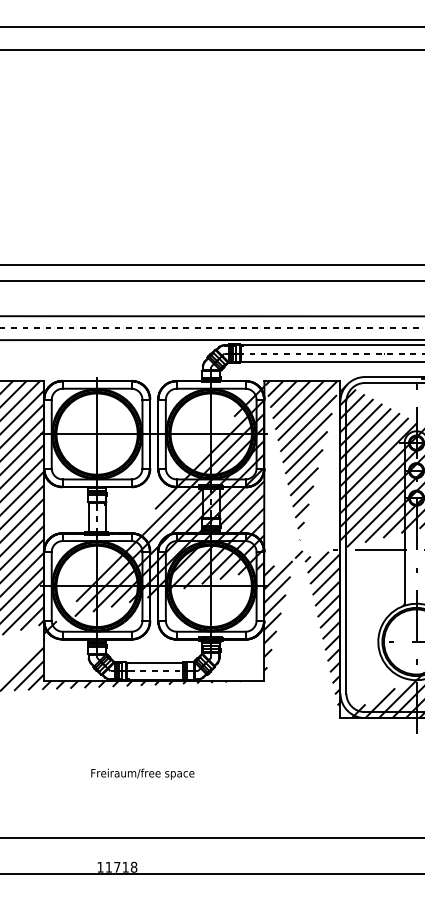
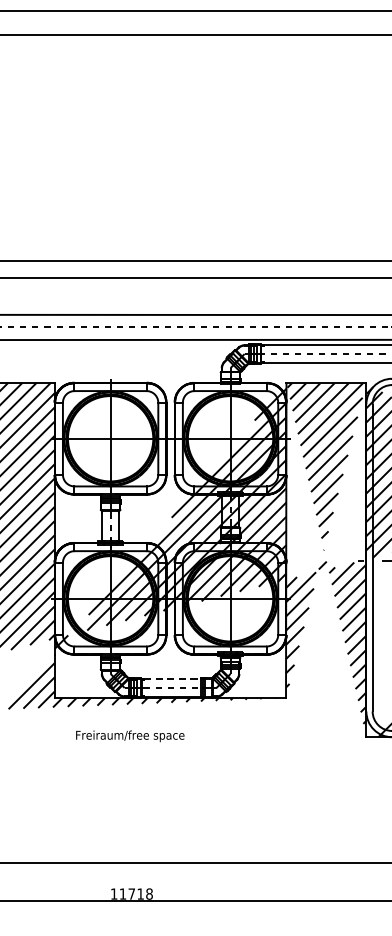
line: (156, 662) -> (173, 678), solid -> dashed
text: (142, 773) -> (129, 735), moved

